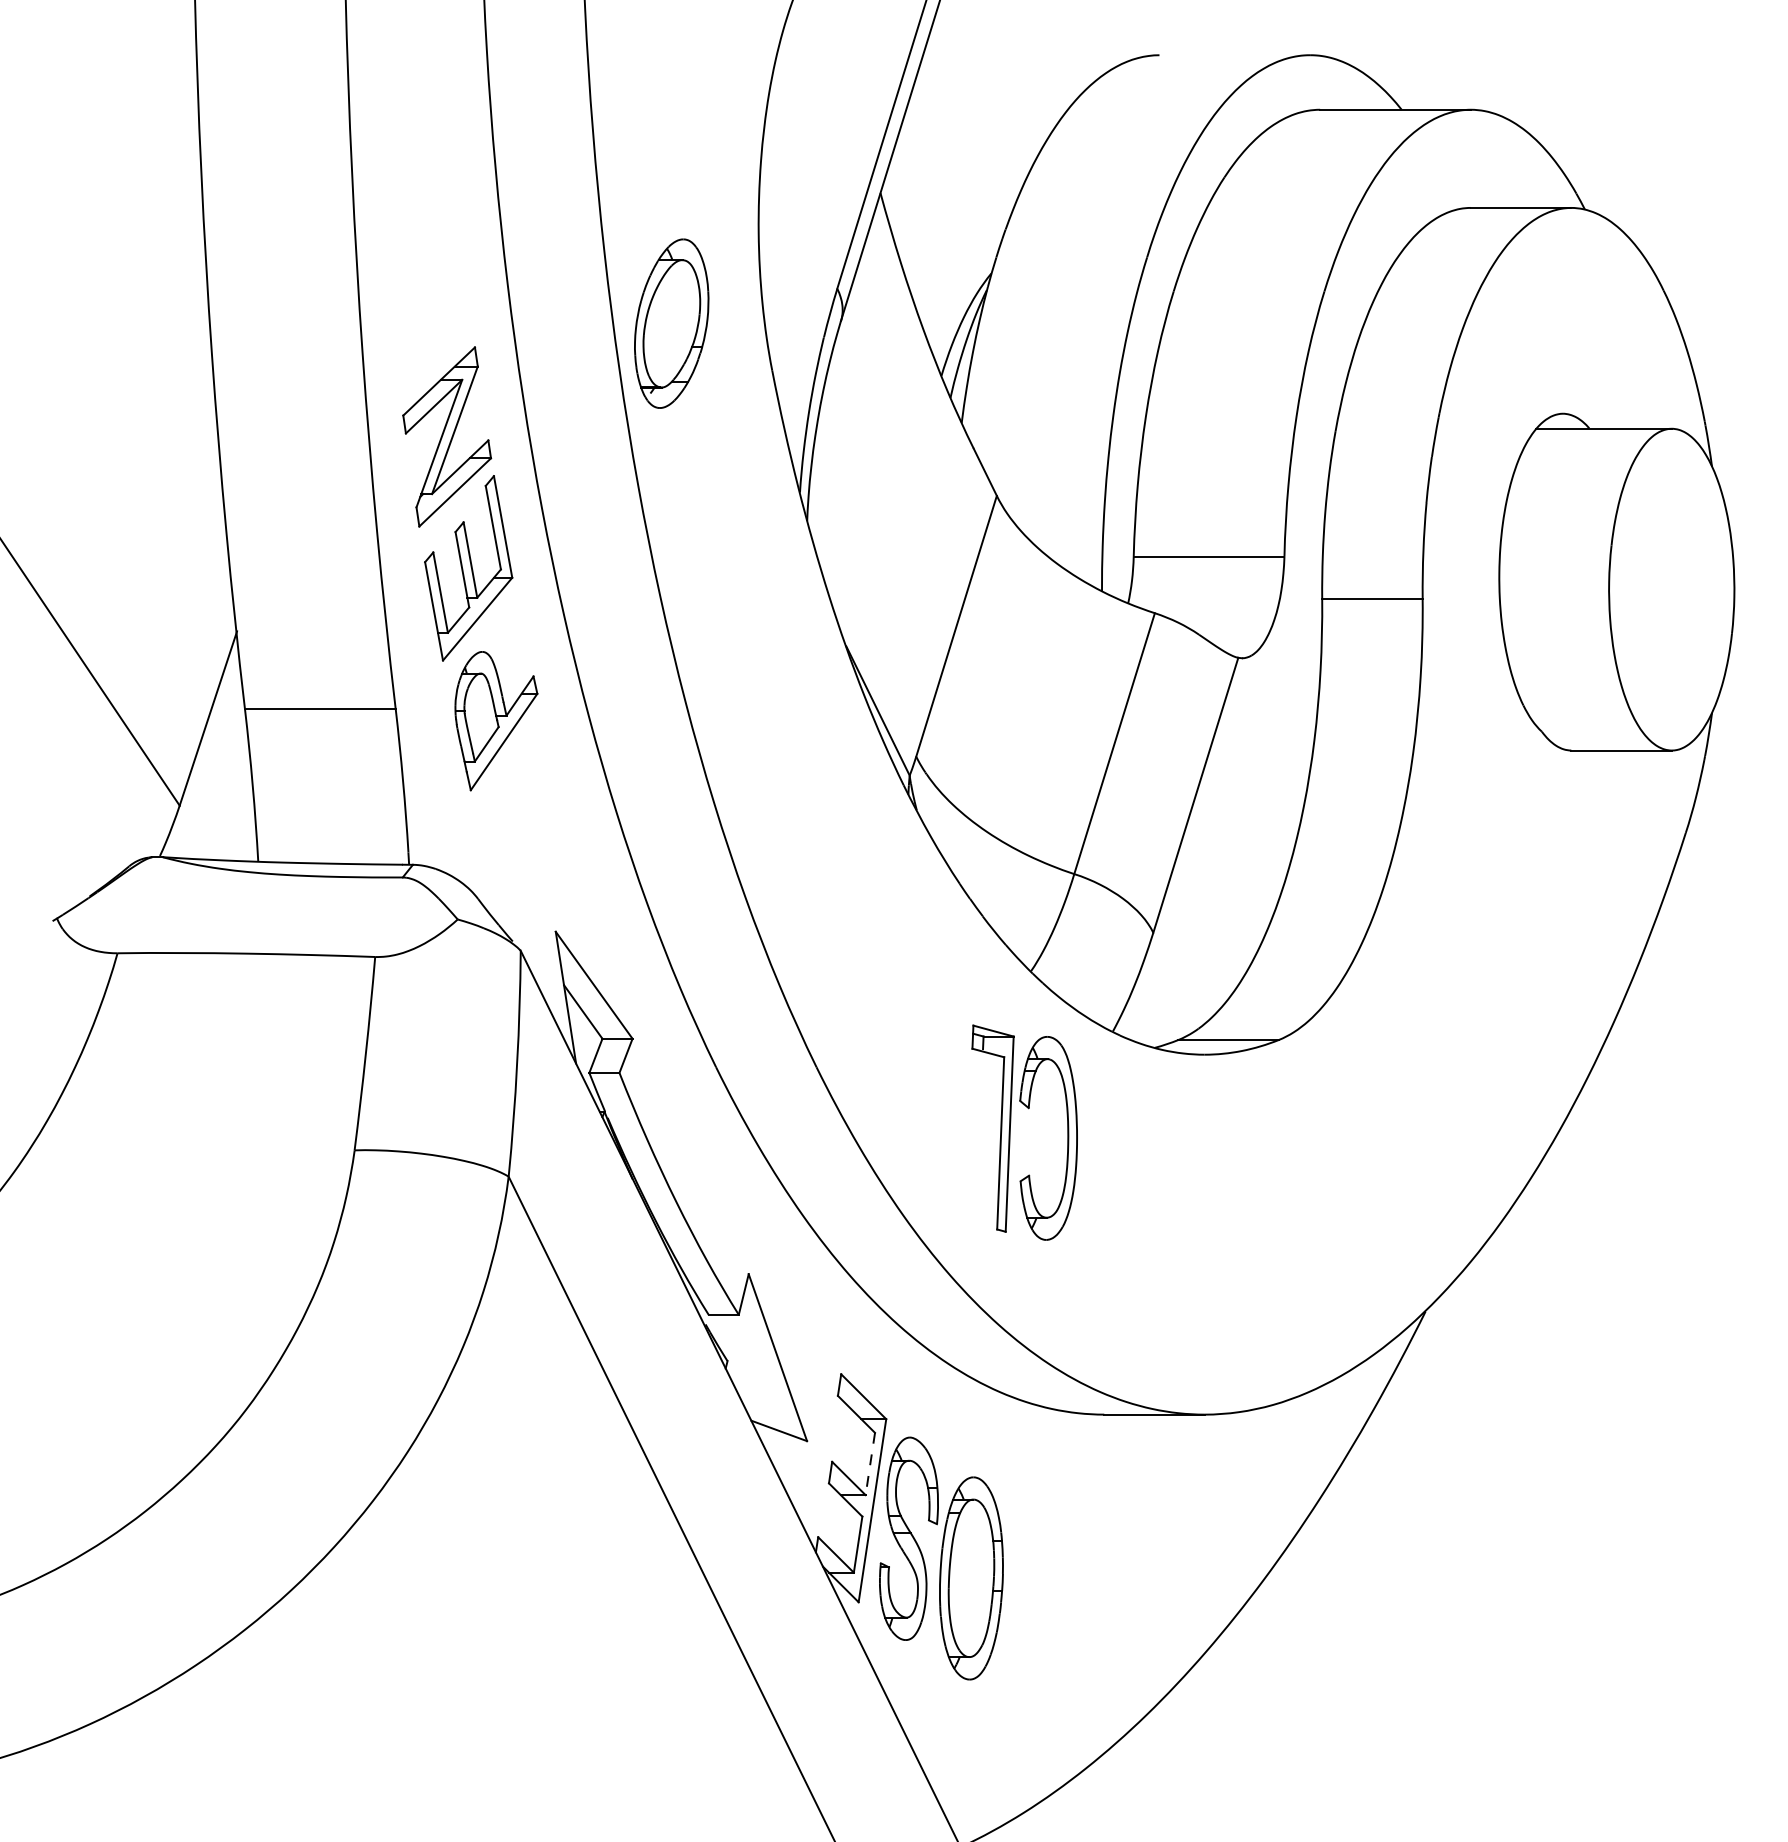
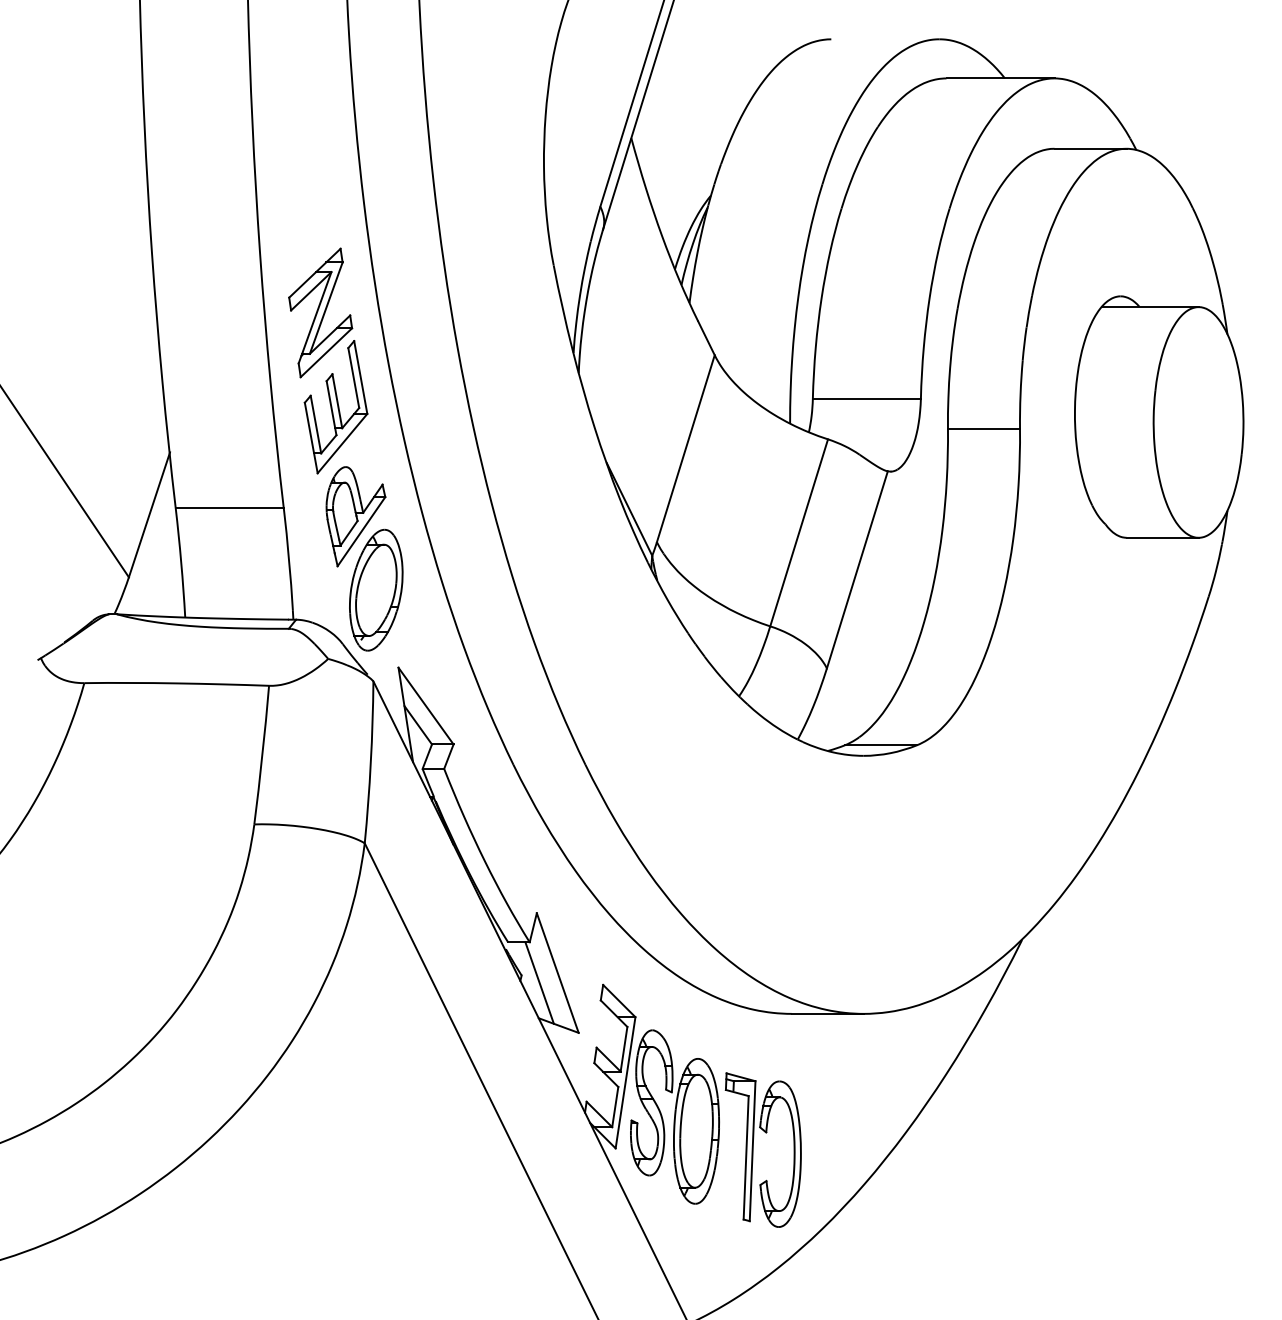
part: (671, 323) -> (376, 590), moved
part: (1010, 1132) -> (753, 1150), moved
line: (752, 1371) -> (539, 982), added
line: (870, 1464) -> (624, 1049), dashed -> solid

